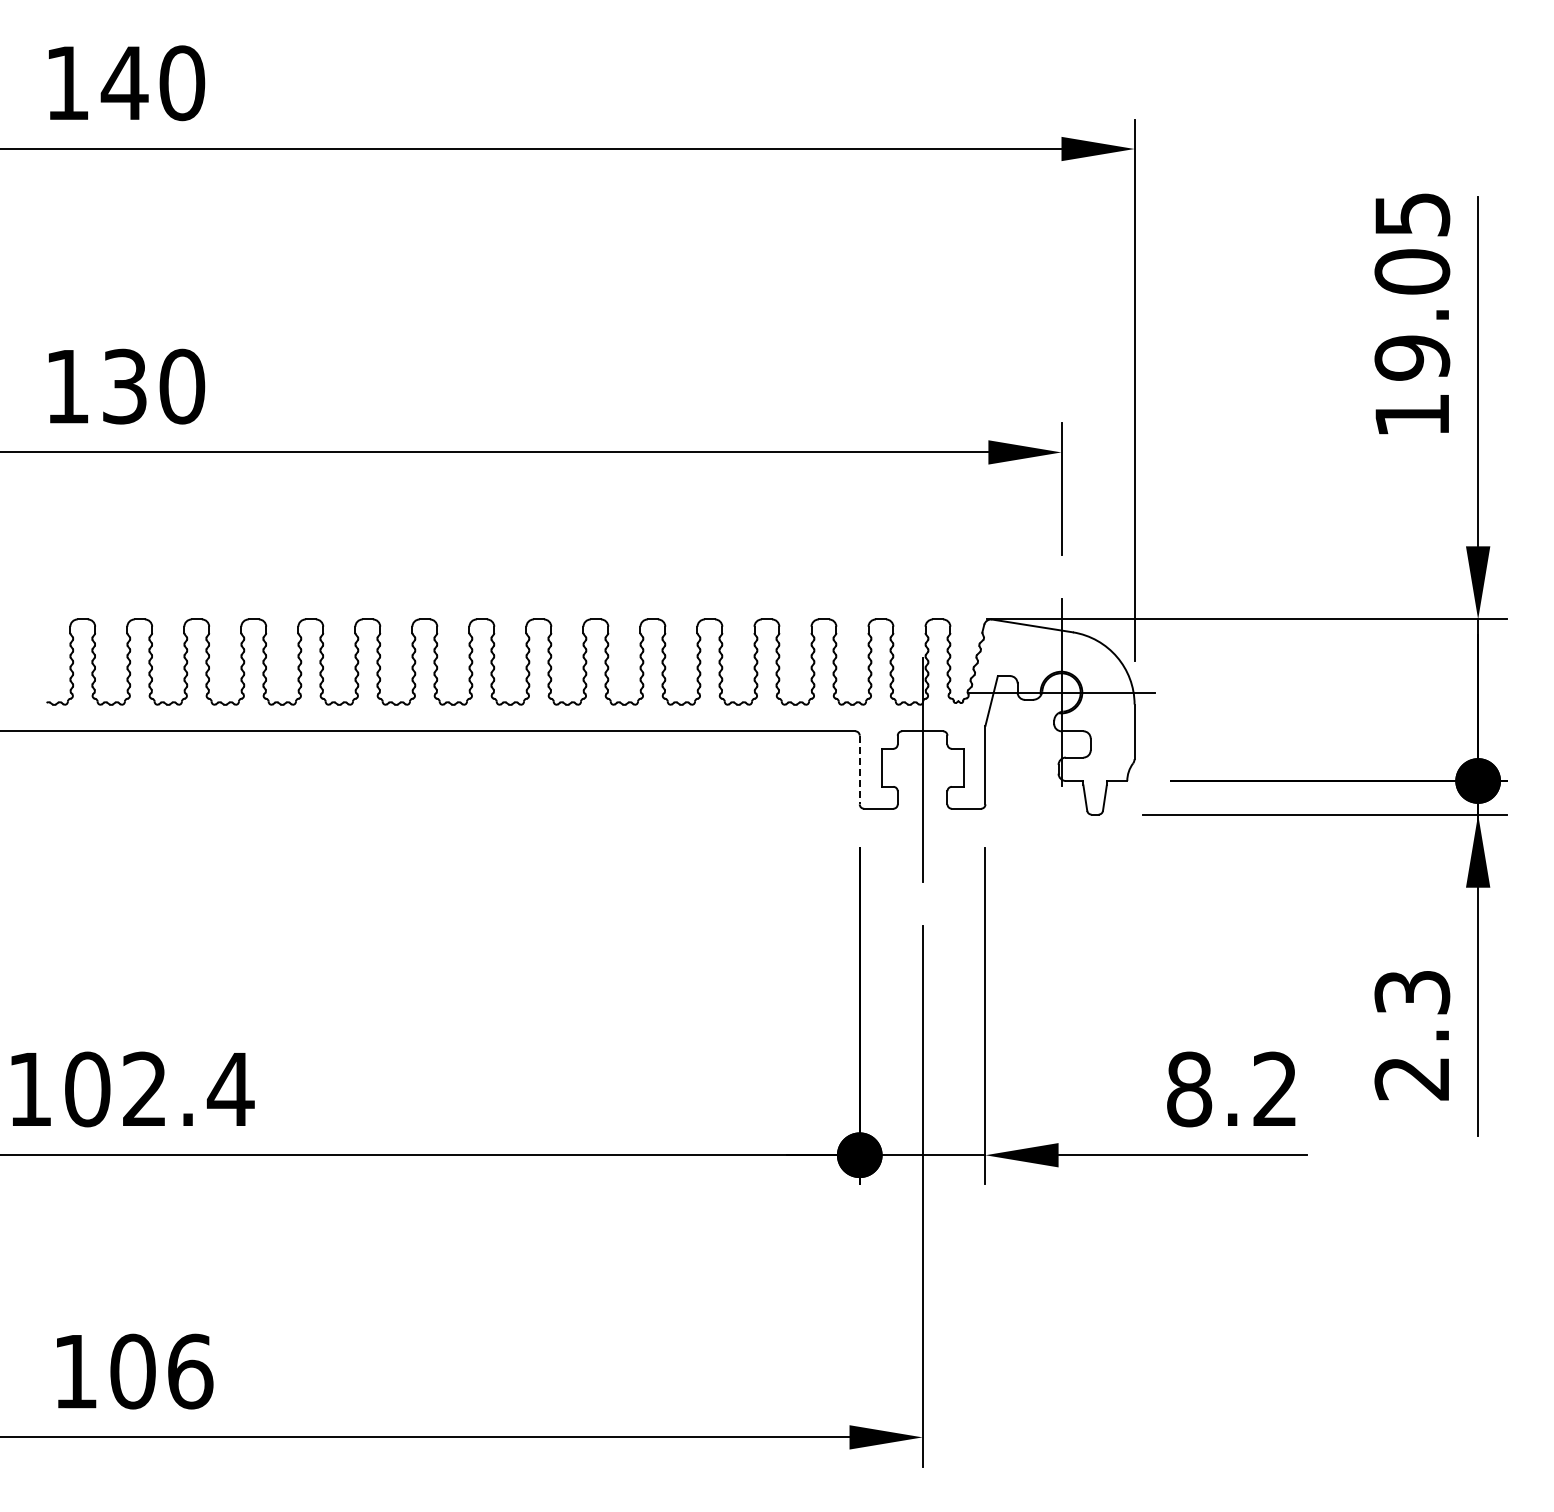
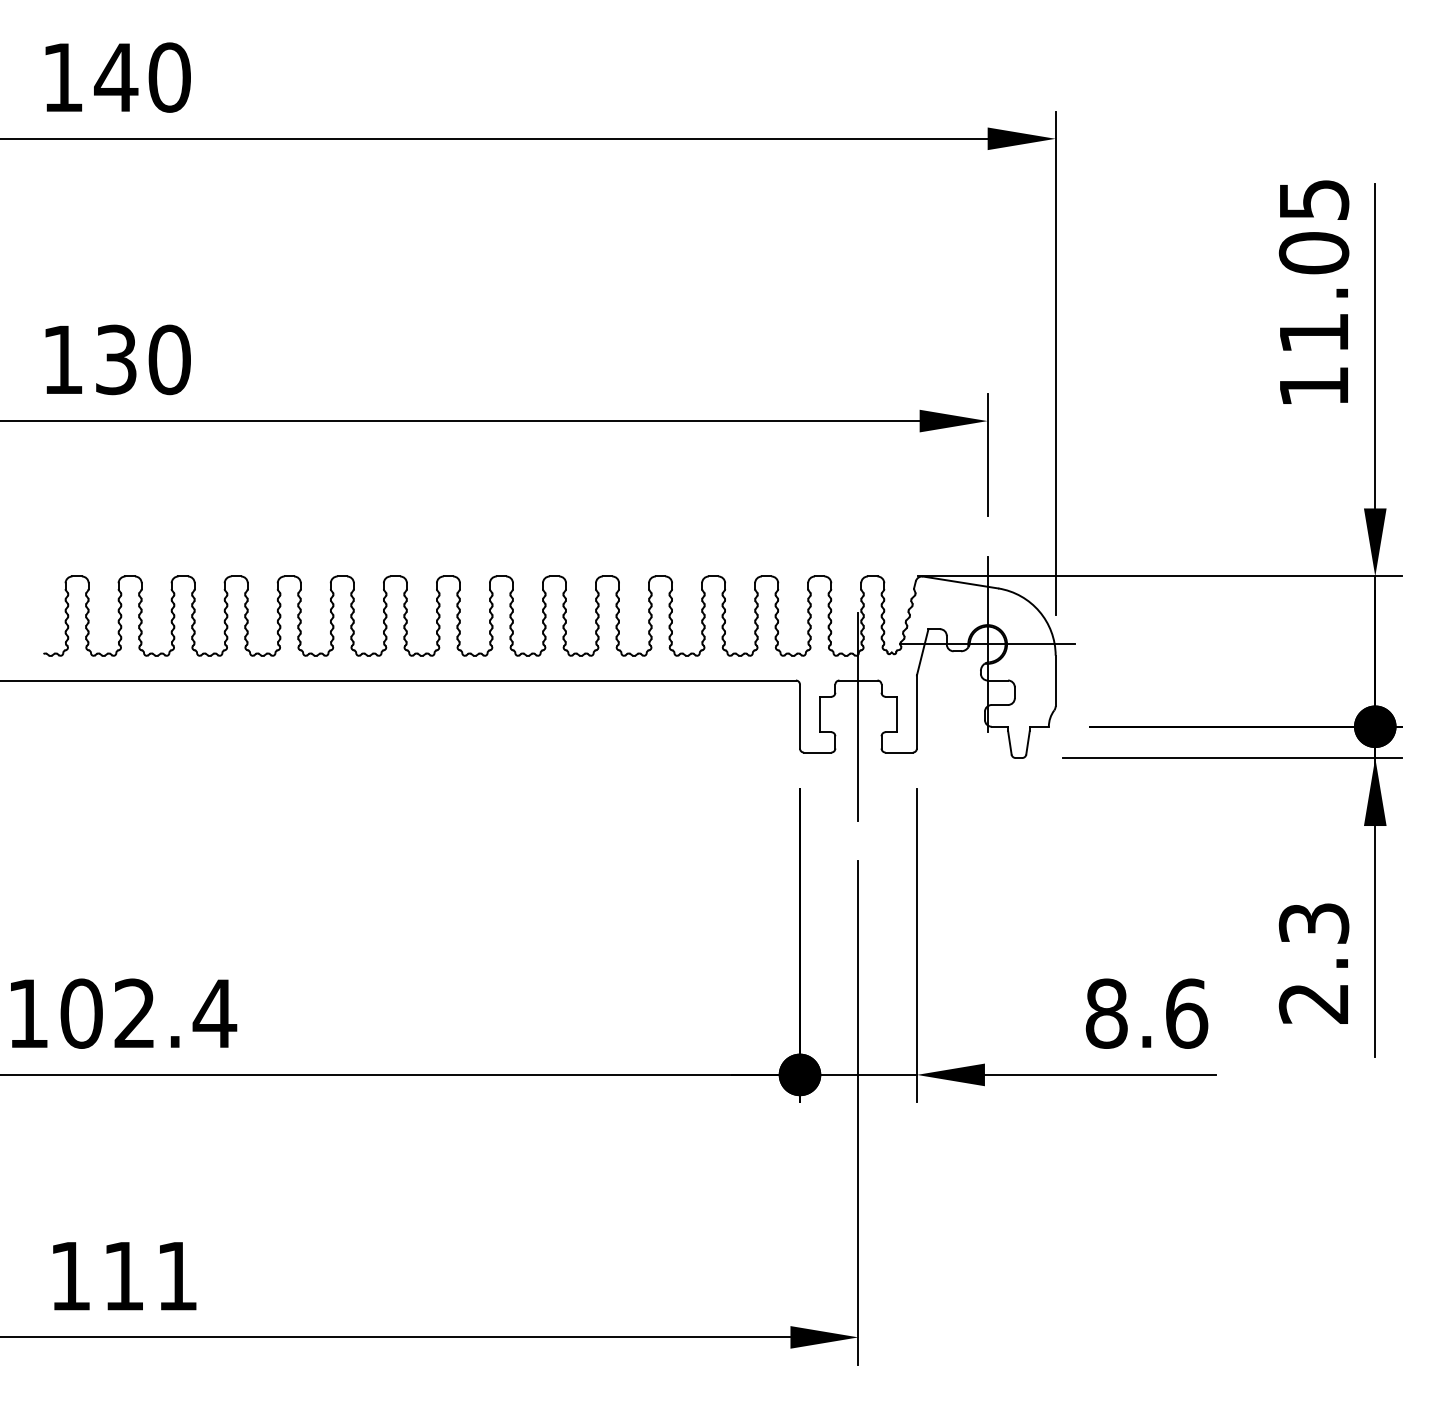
text: (1412, 357) -> (1314, 332), 19.05 -> 11.05
line: (859, 770) -> (799, 716), dashed -> solid
text: (1275, 1089) -> (1186, 1013), 8.2 -> 8.6
text: (161, 1371) -> (150, 1276), 106 -> 111

